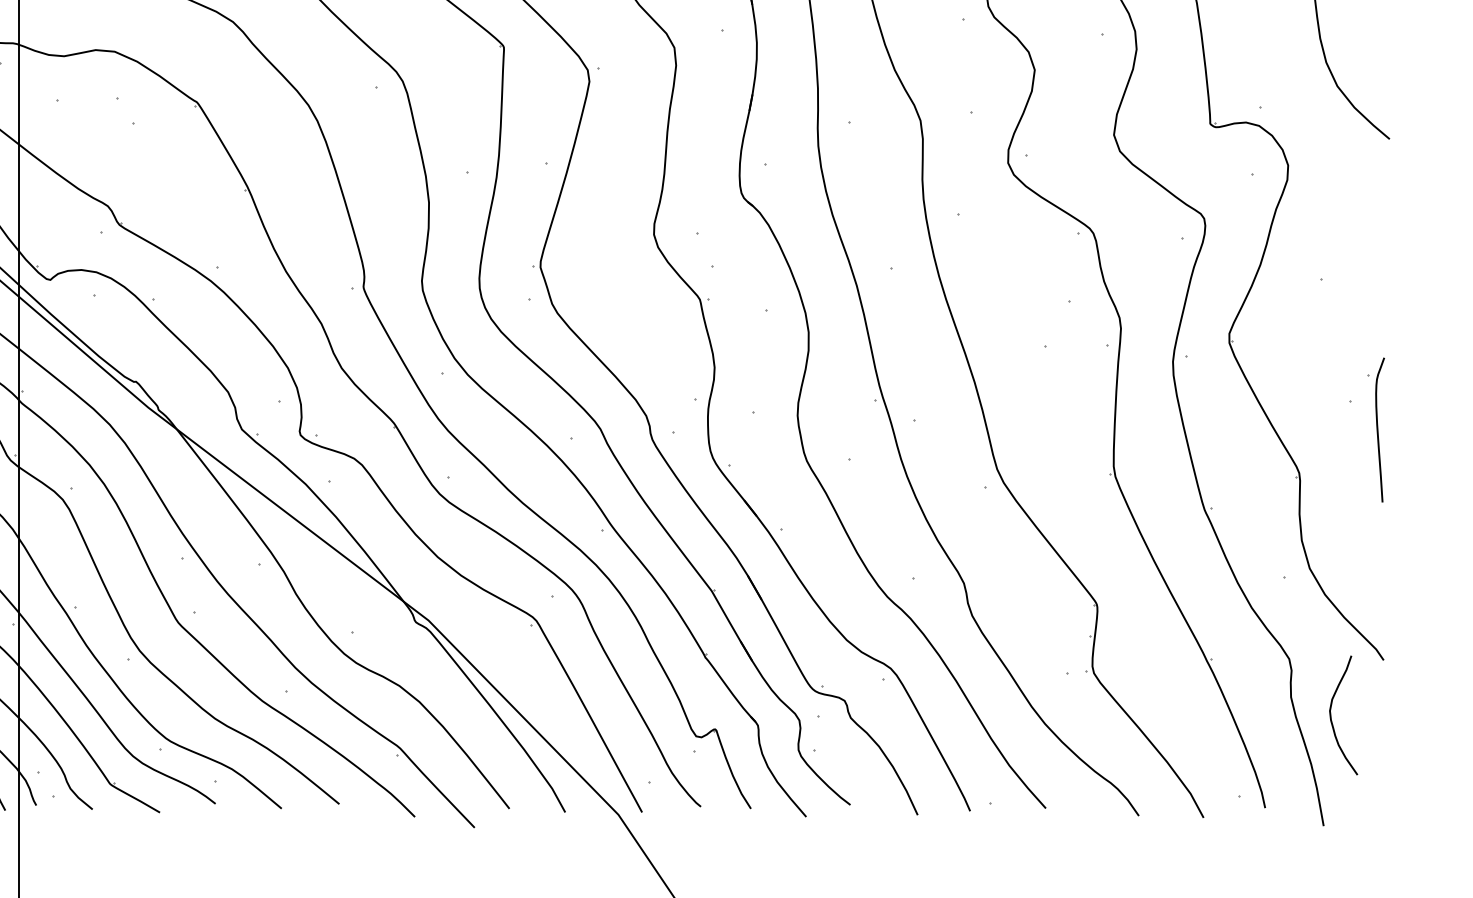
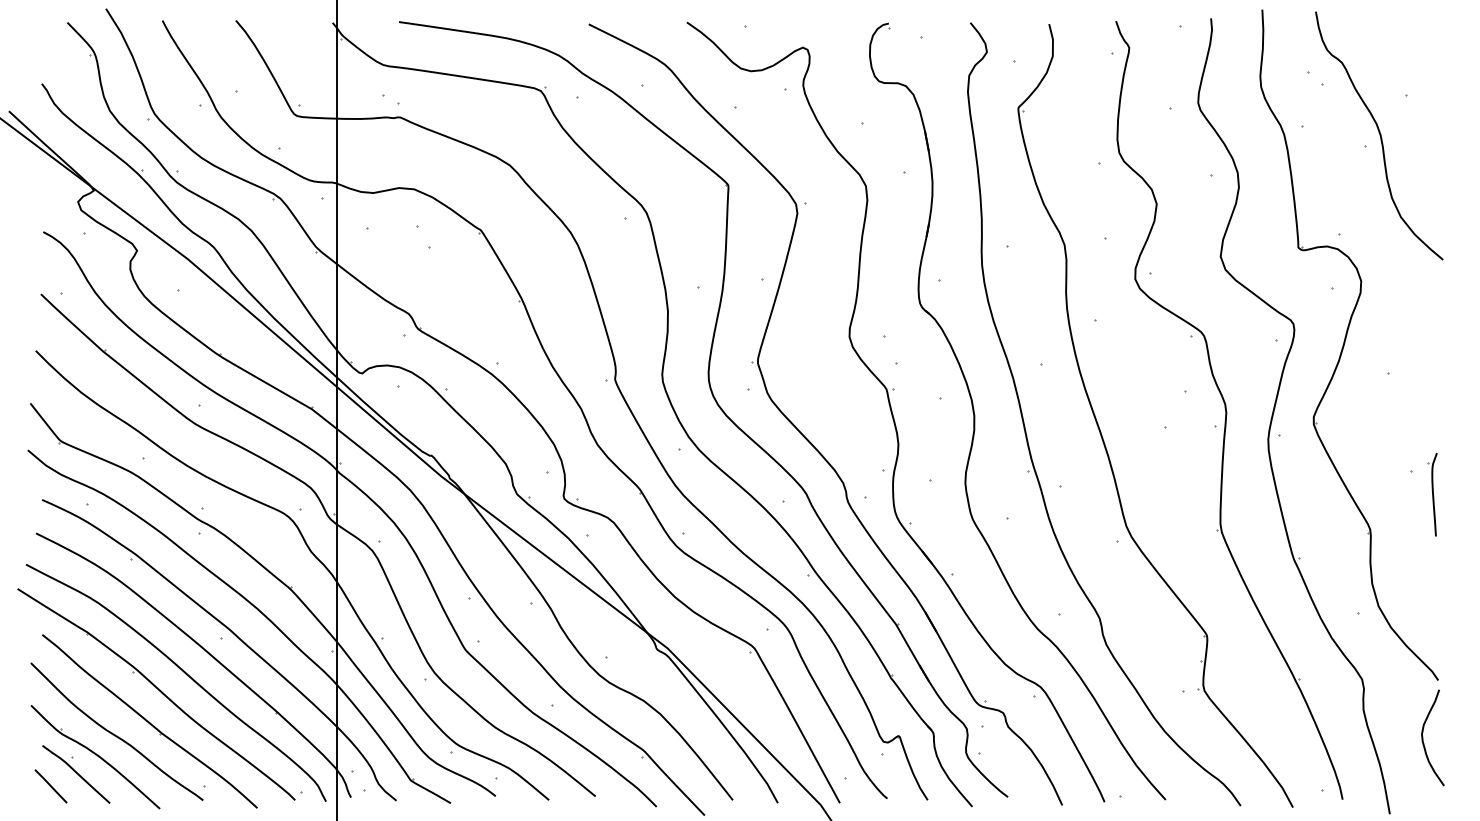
part: (1376, 429) -> (1432, 494), size x0.71
curve: (1331, 714) -> (1423, 737), moved

